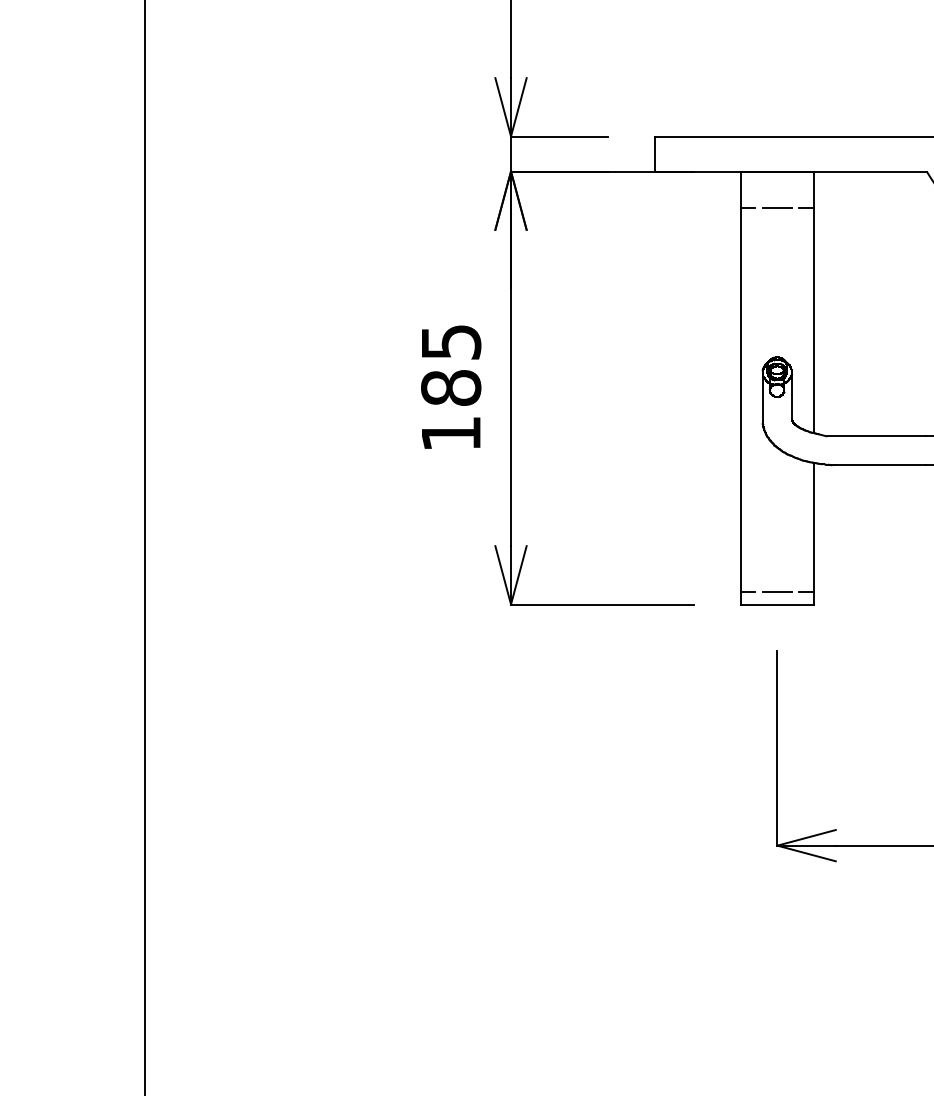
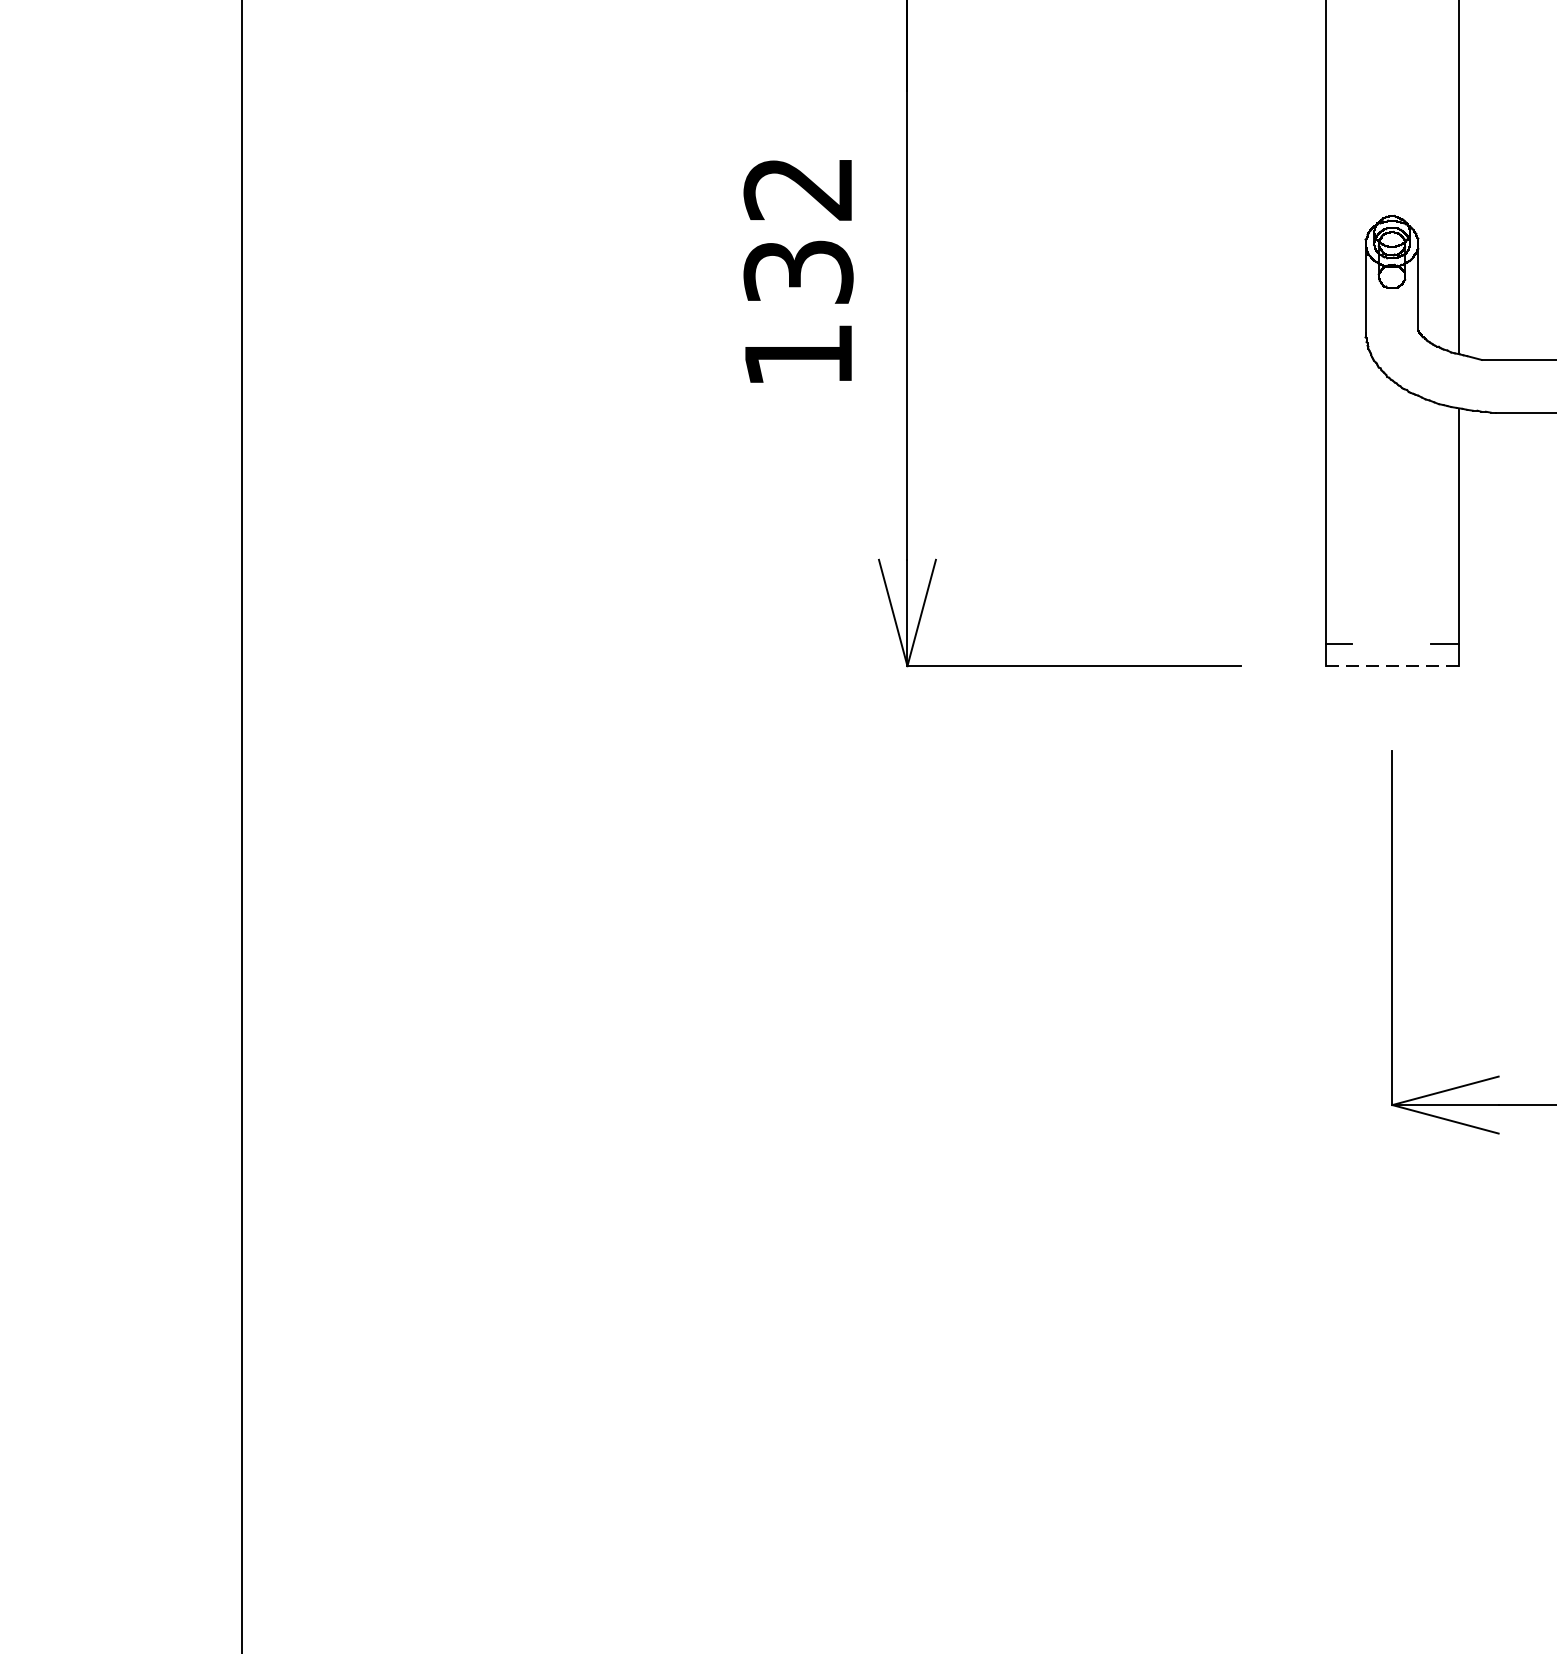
text: (451, 365) -> (799, 231), 185 -> 132
line: (776, 592) -> (1390, 644), removed
line: (777, 604) -> (1392, 666), solid -> dashed

